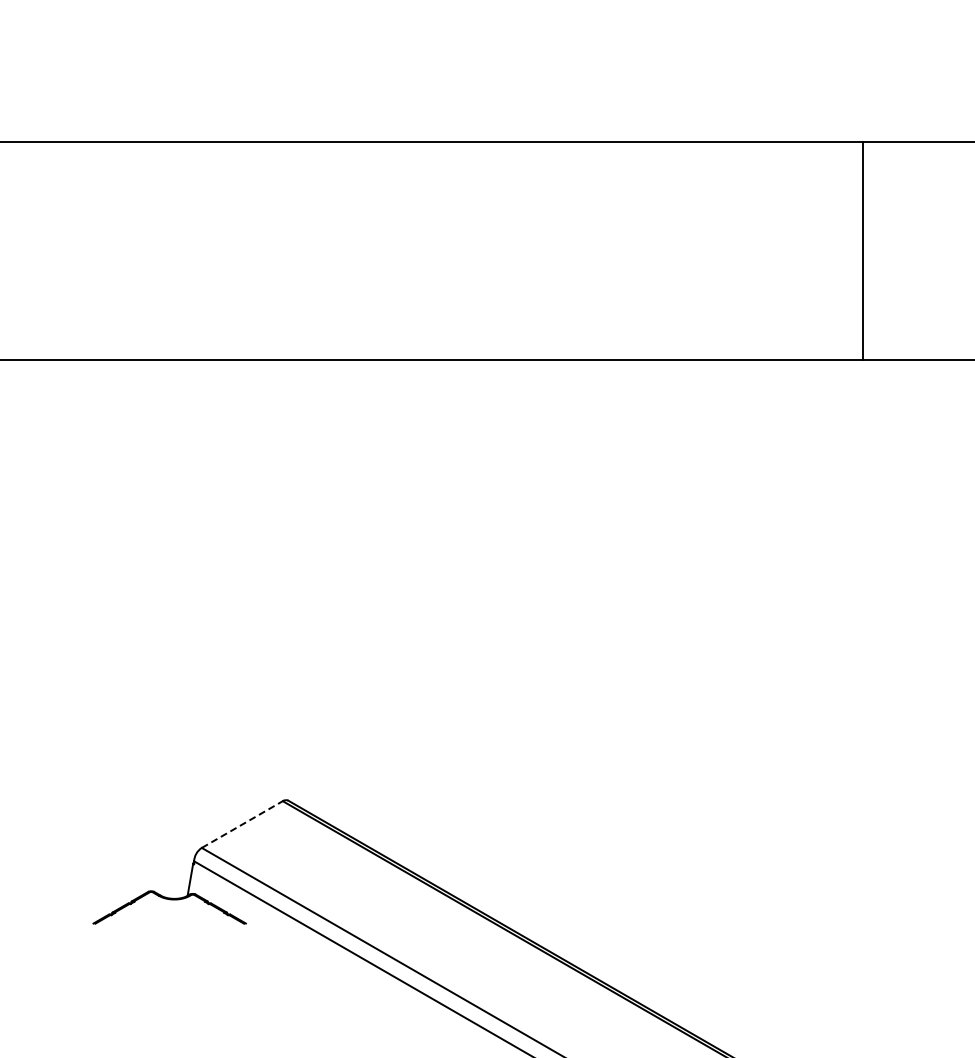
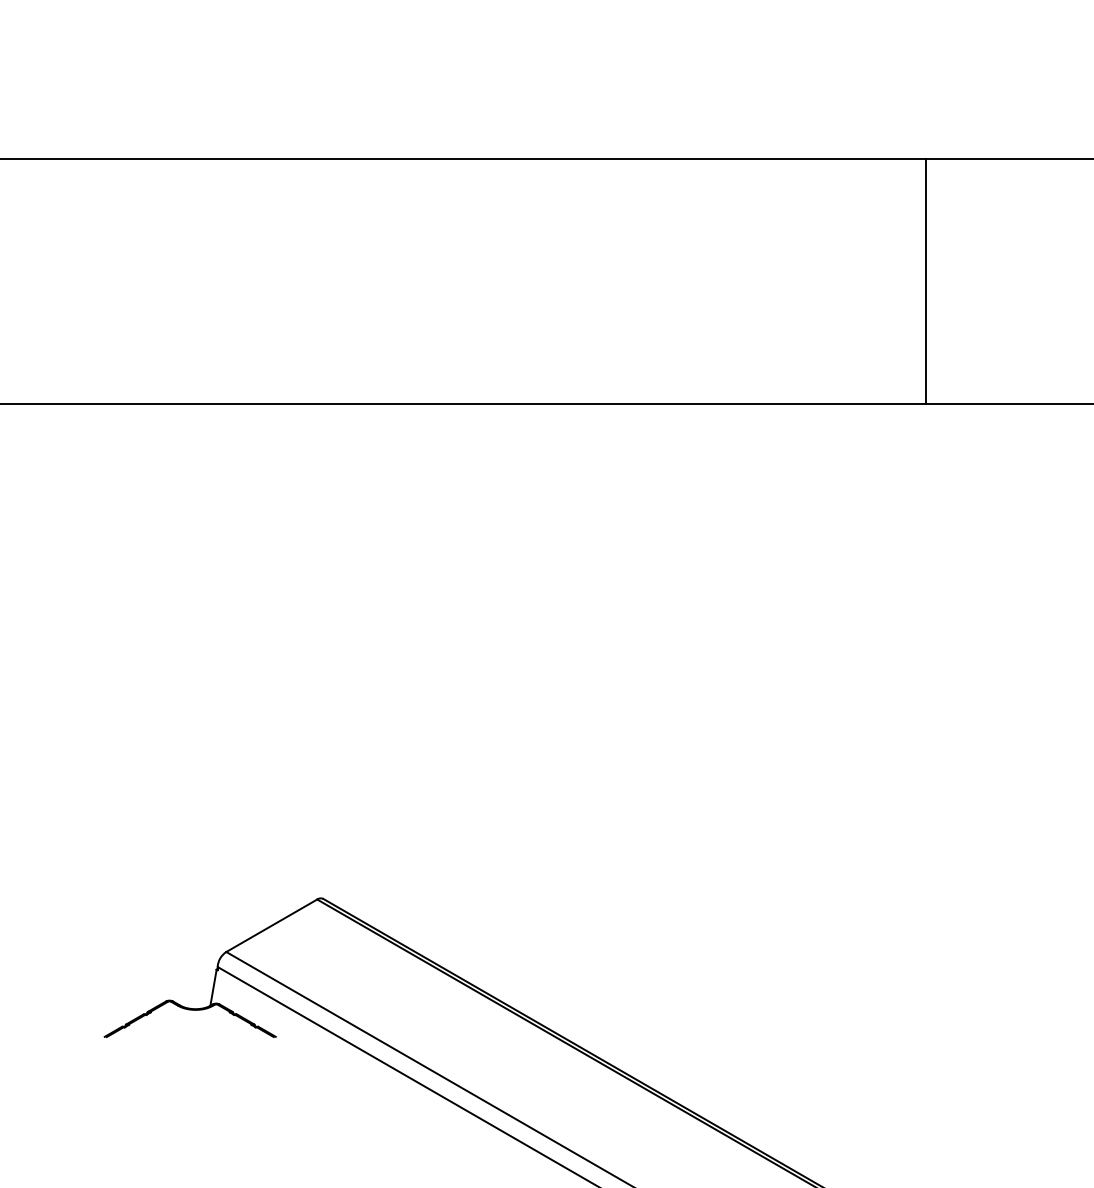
line: (863, 250) -> (926, 281), moved
line: (242, 824) -> (271, 925), dashed -> solid

